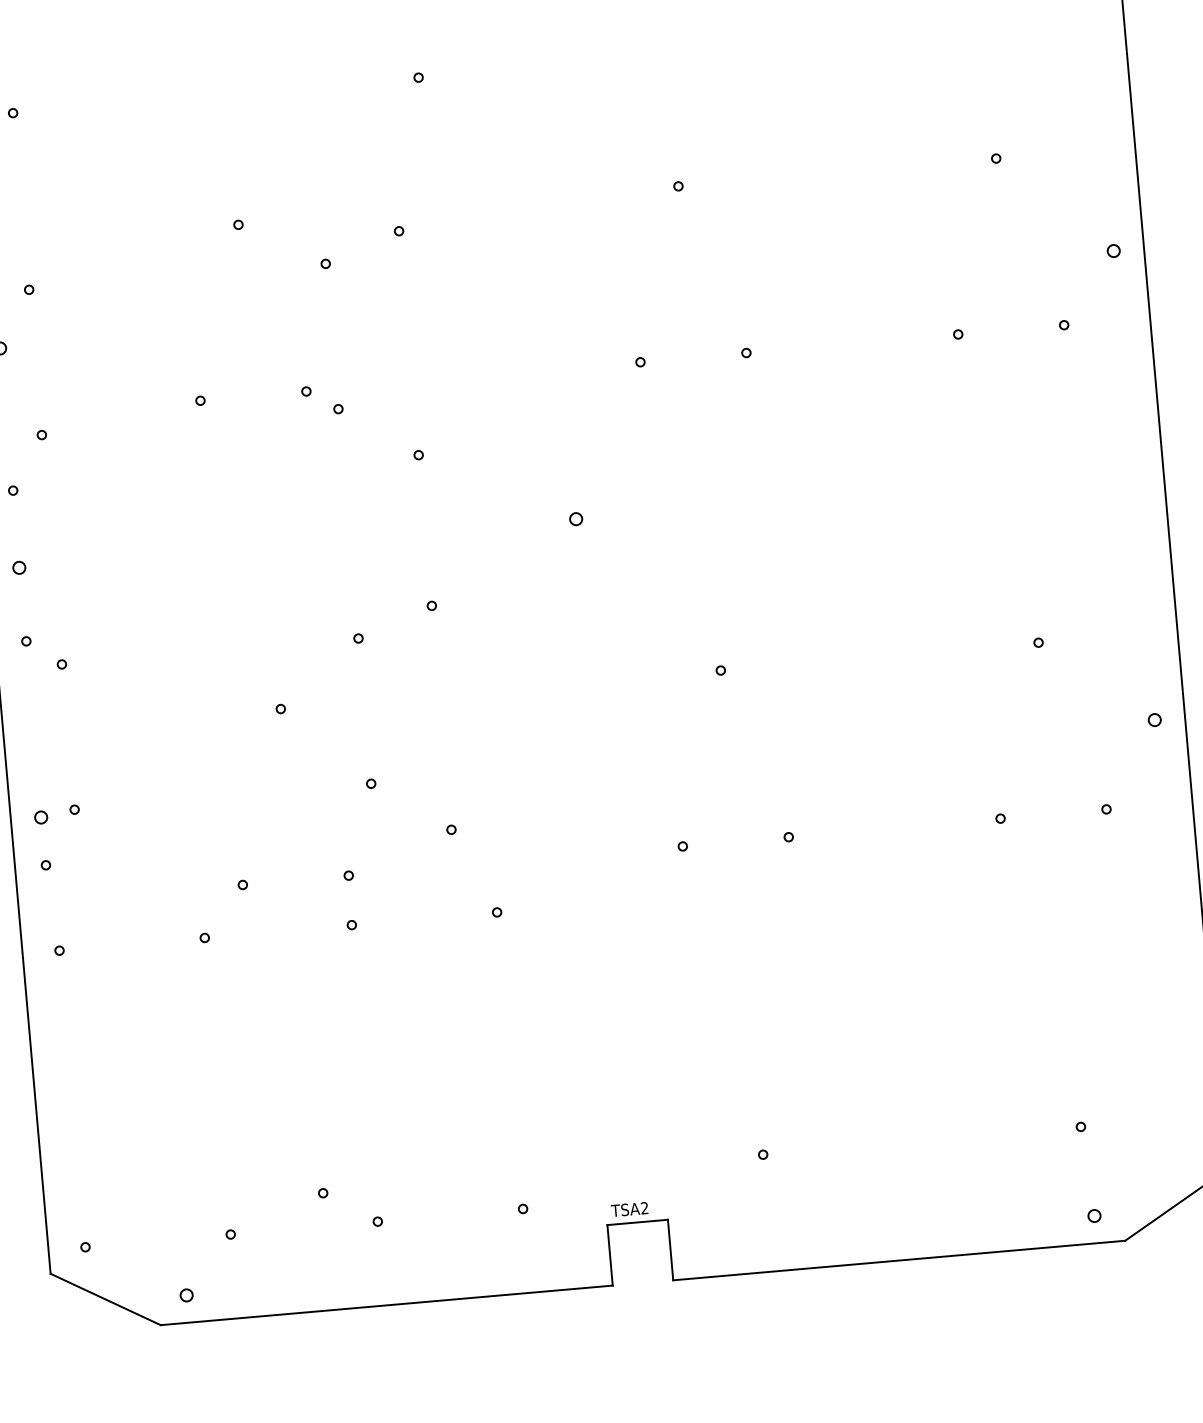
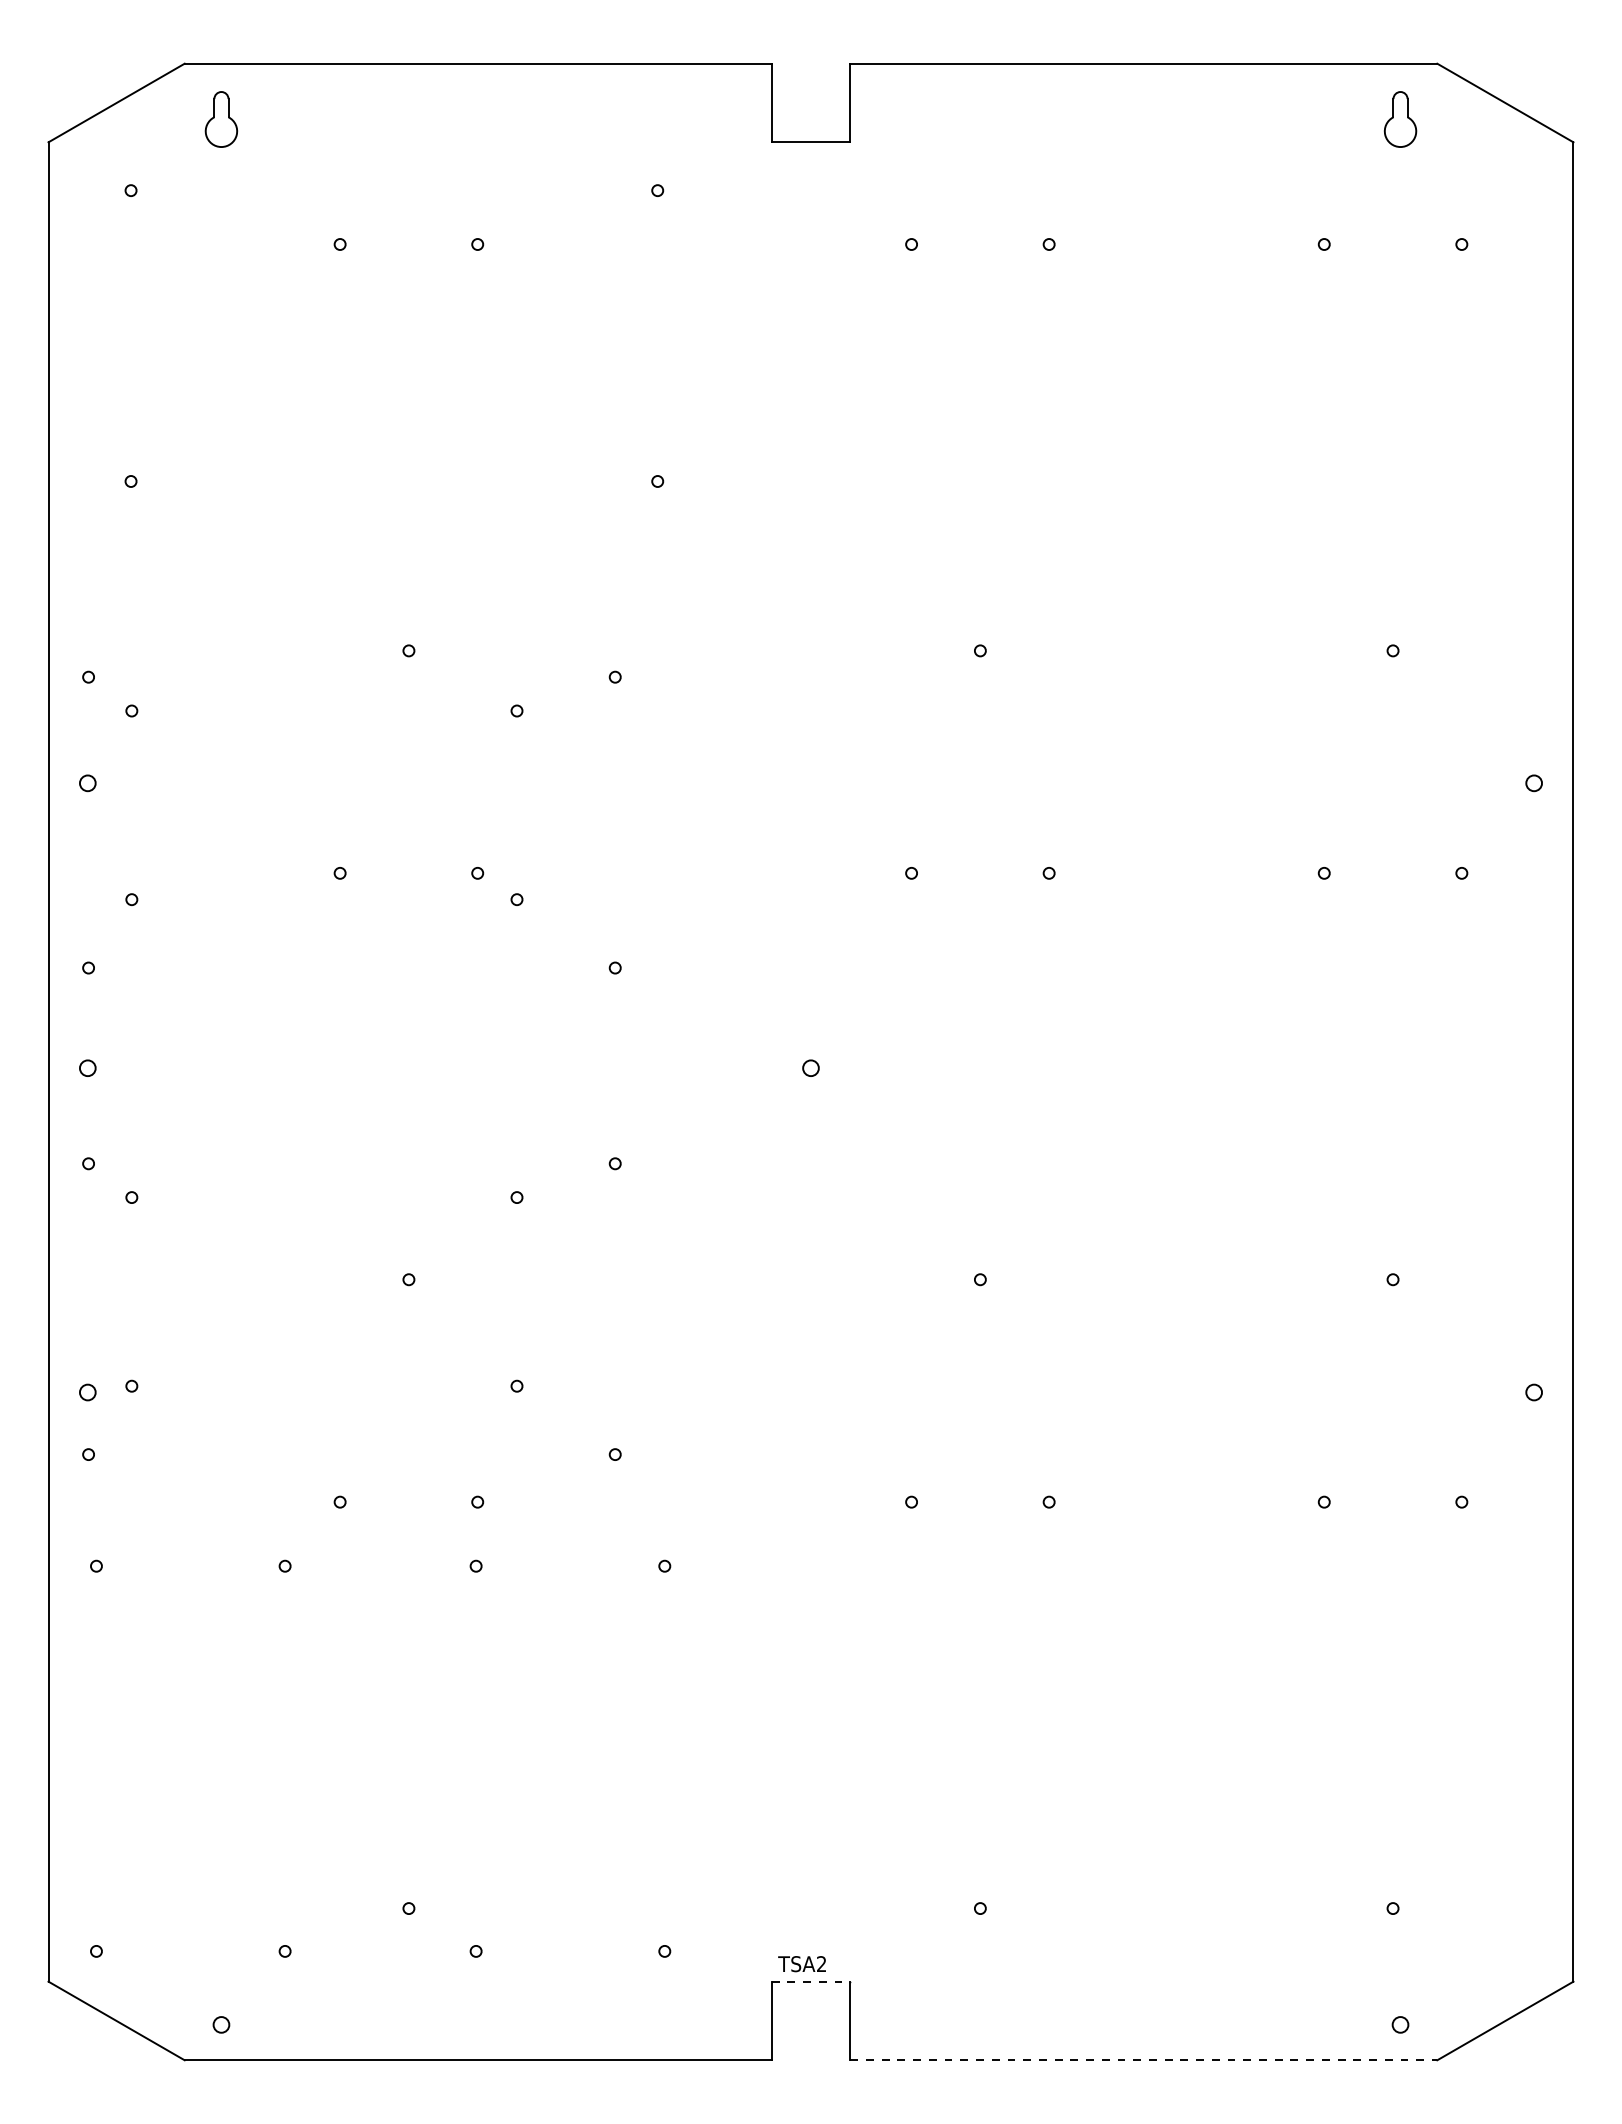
line: (638, 1222) -> (811, 1981), solid -> dashed
line: (899, 1260) -> (1143, 2060), solid -> dashed

